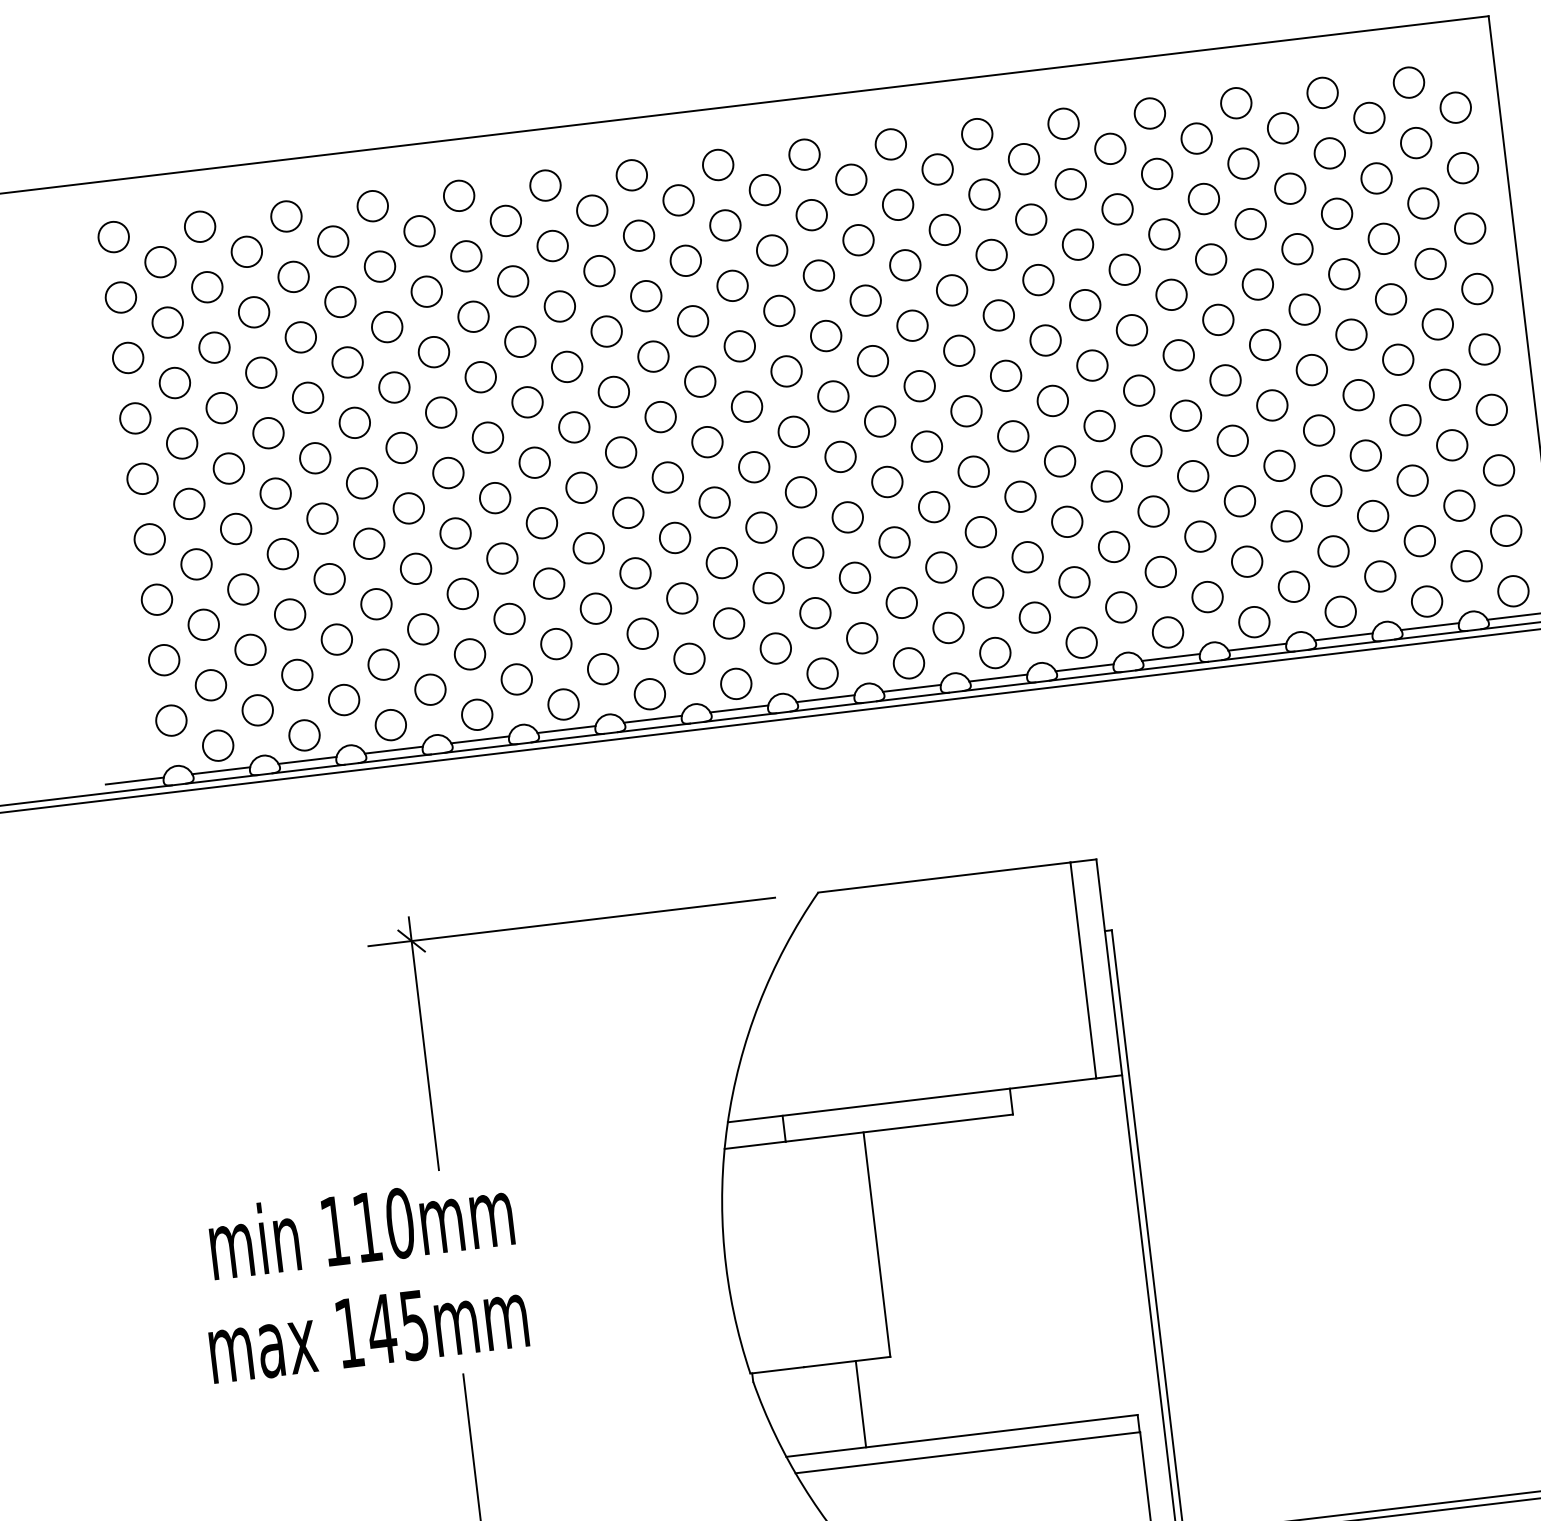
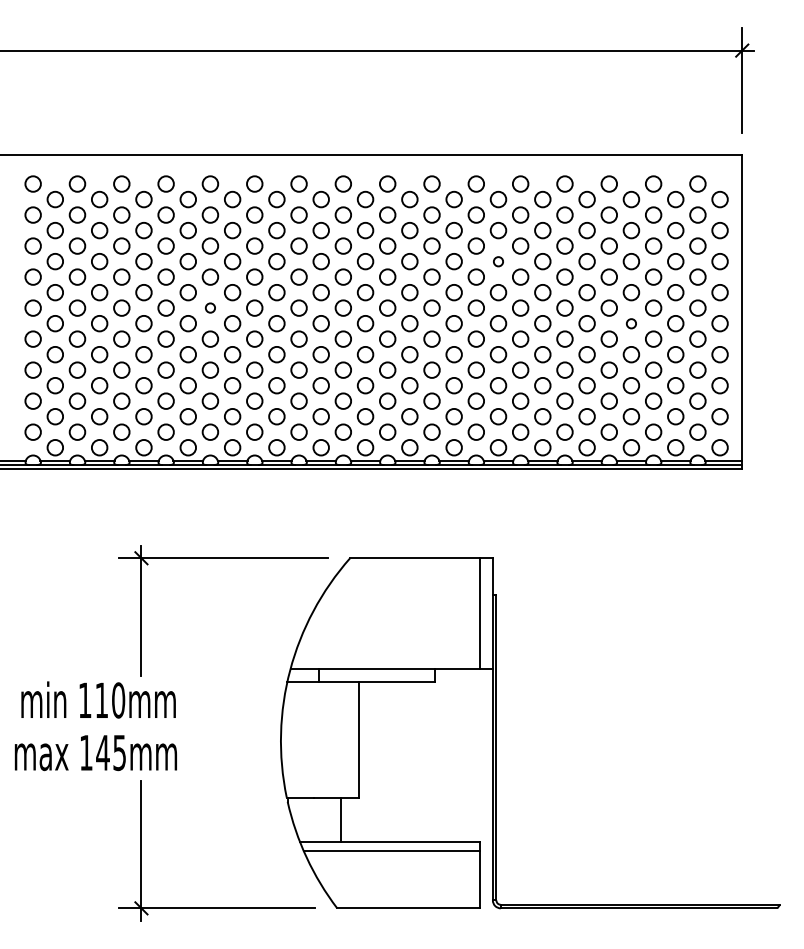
circle: (1038, 279) -> (498, 261), size x0.6
circle: (1311, 369) -> (631, 323), size x0.6
circle: (487, 436) -> (210, 307), size x0.6

